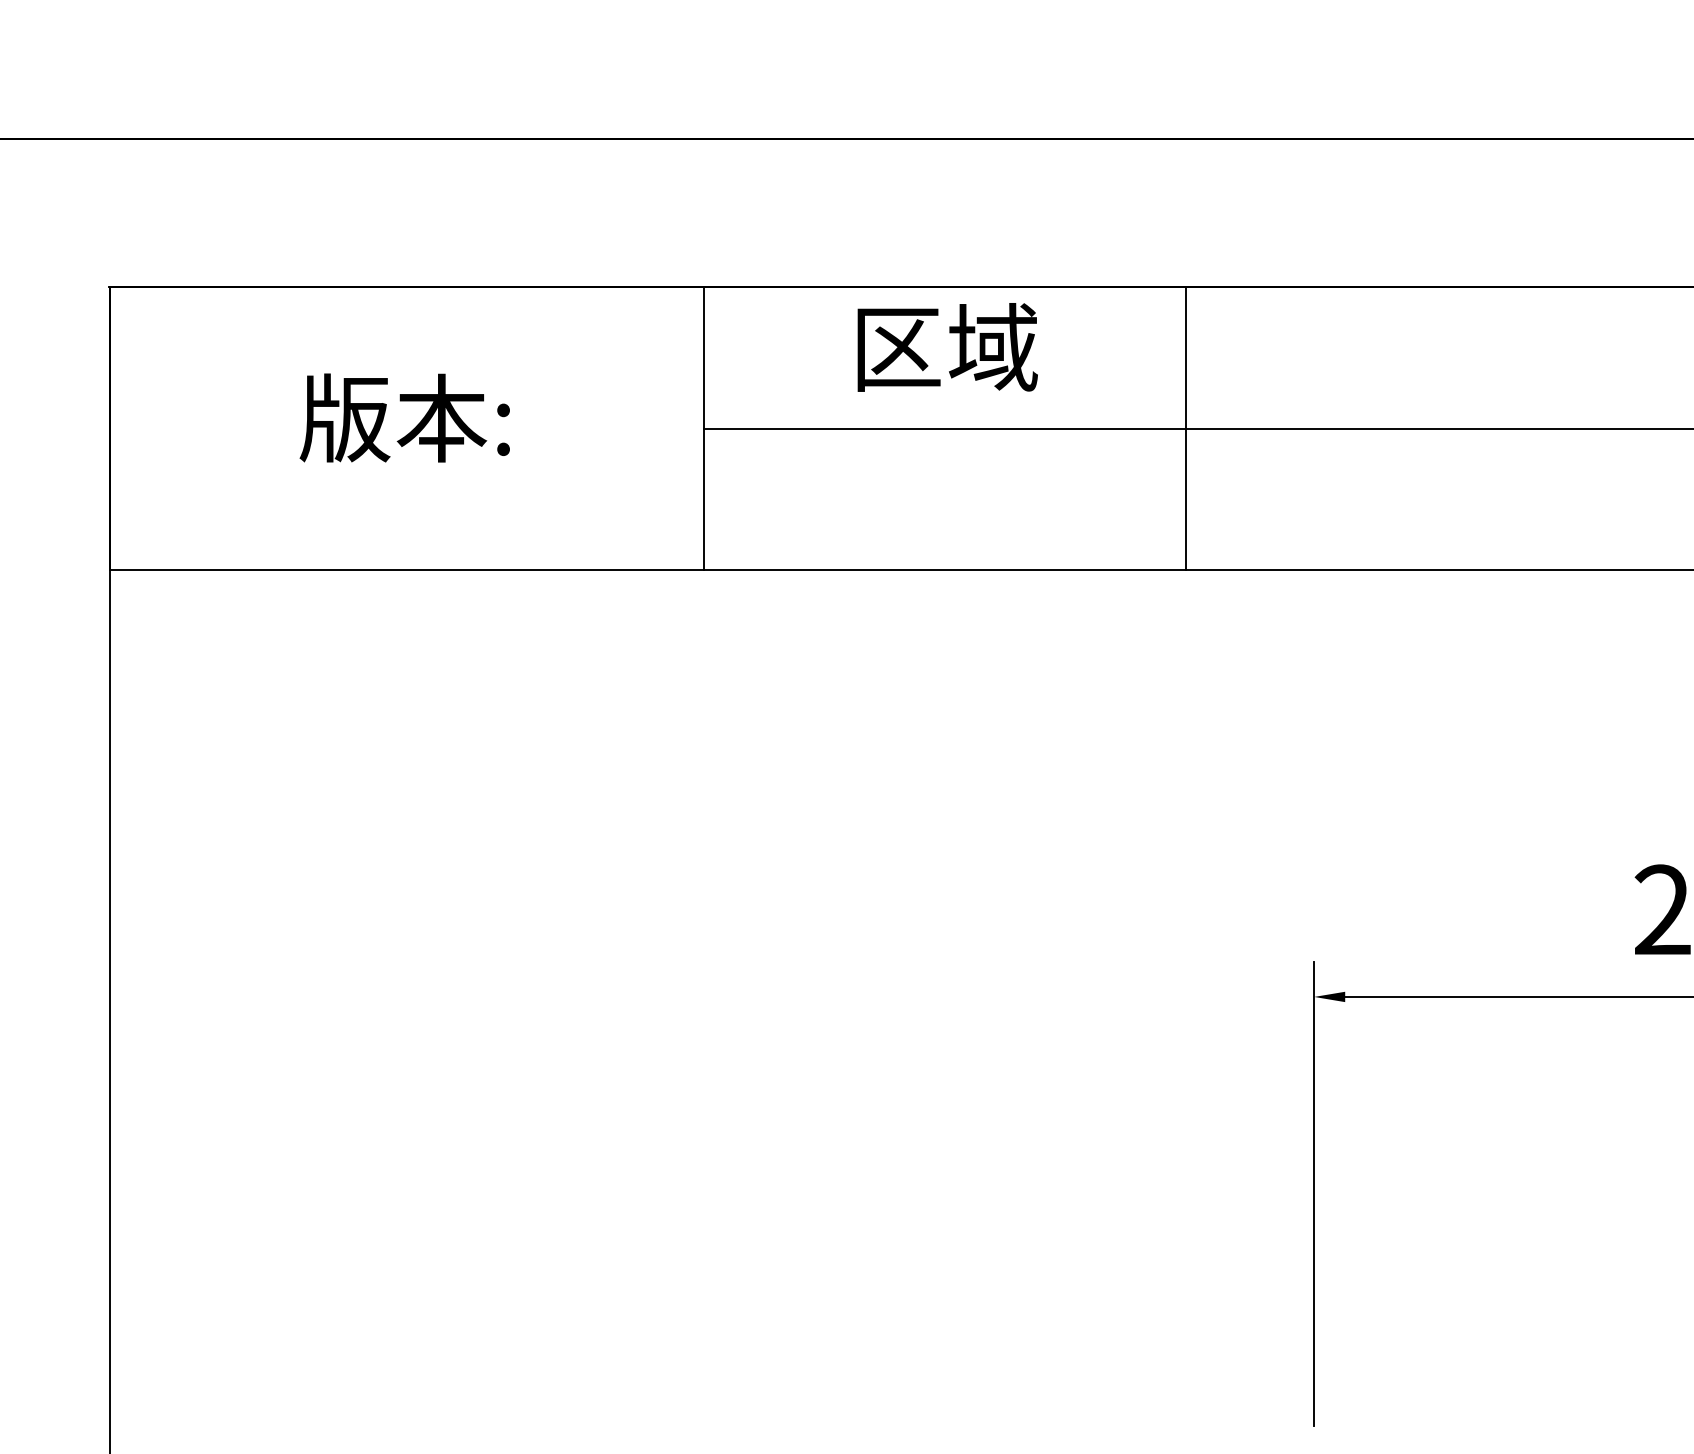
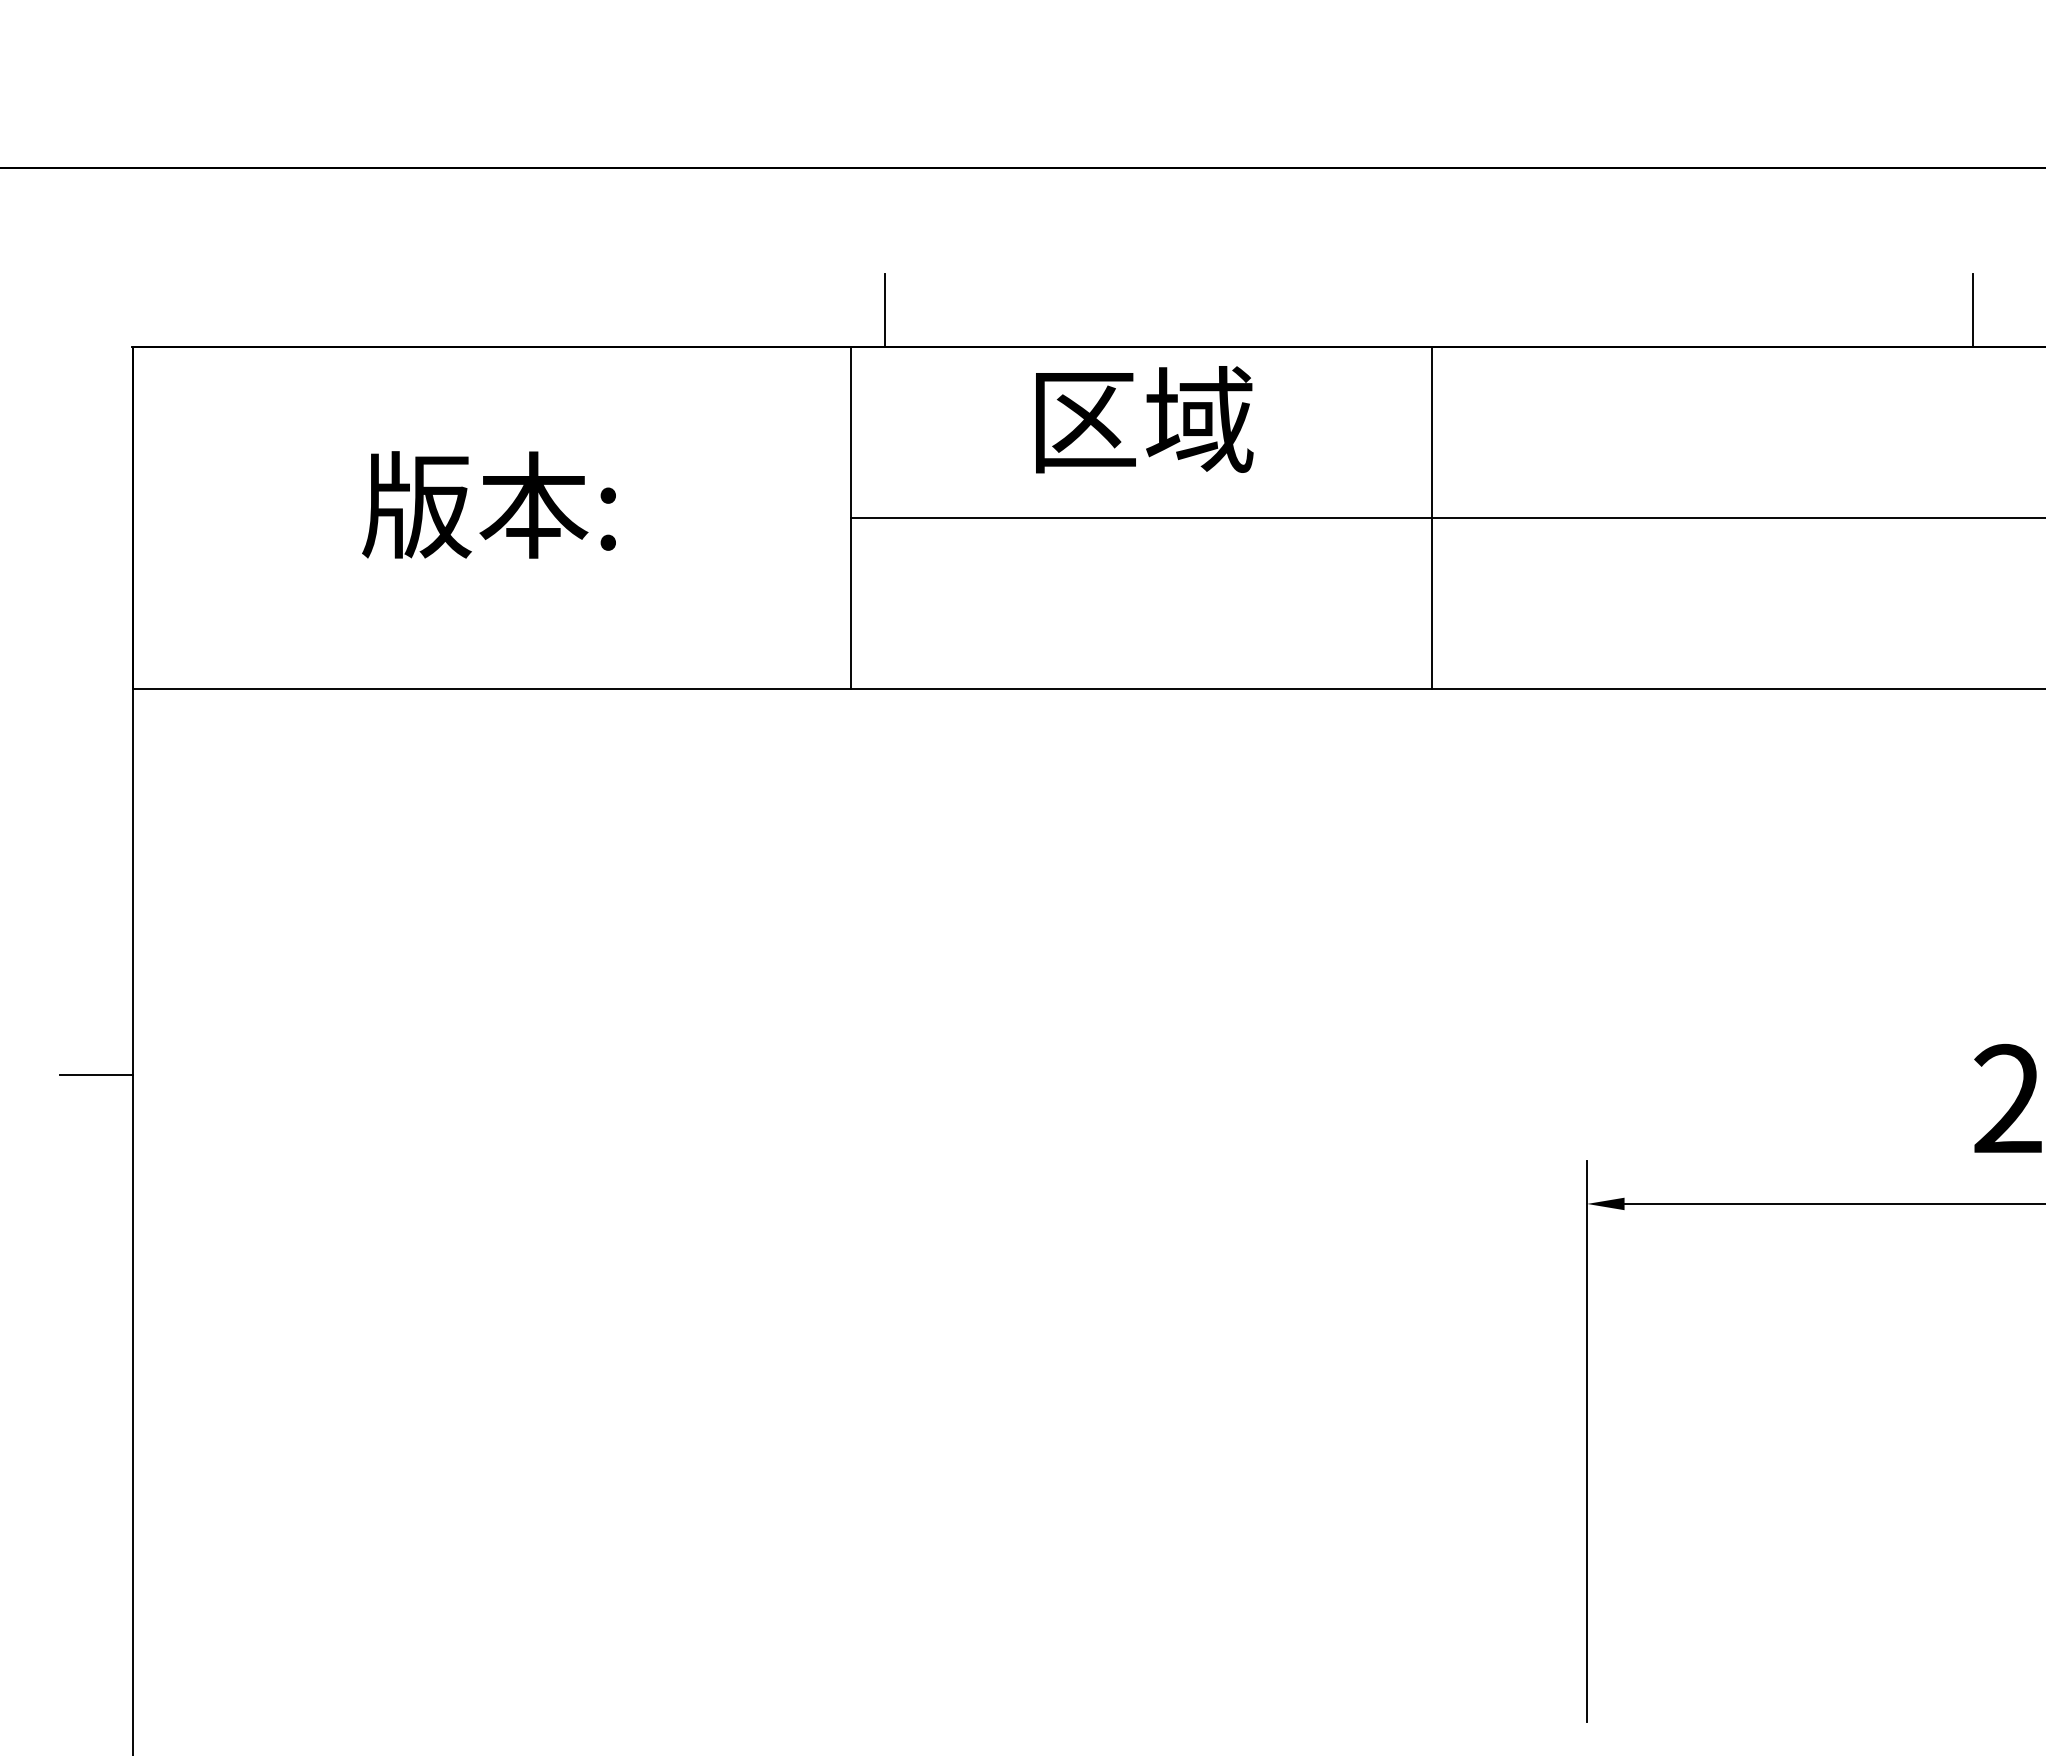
line: (732, 256) -> (884, 309), added
line: (1633, 256) -> (1972, 309), added
line: (79, 890) -> (96, 1075), added

